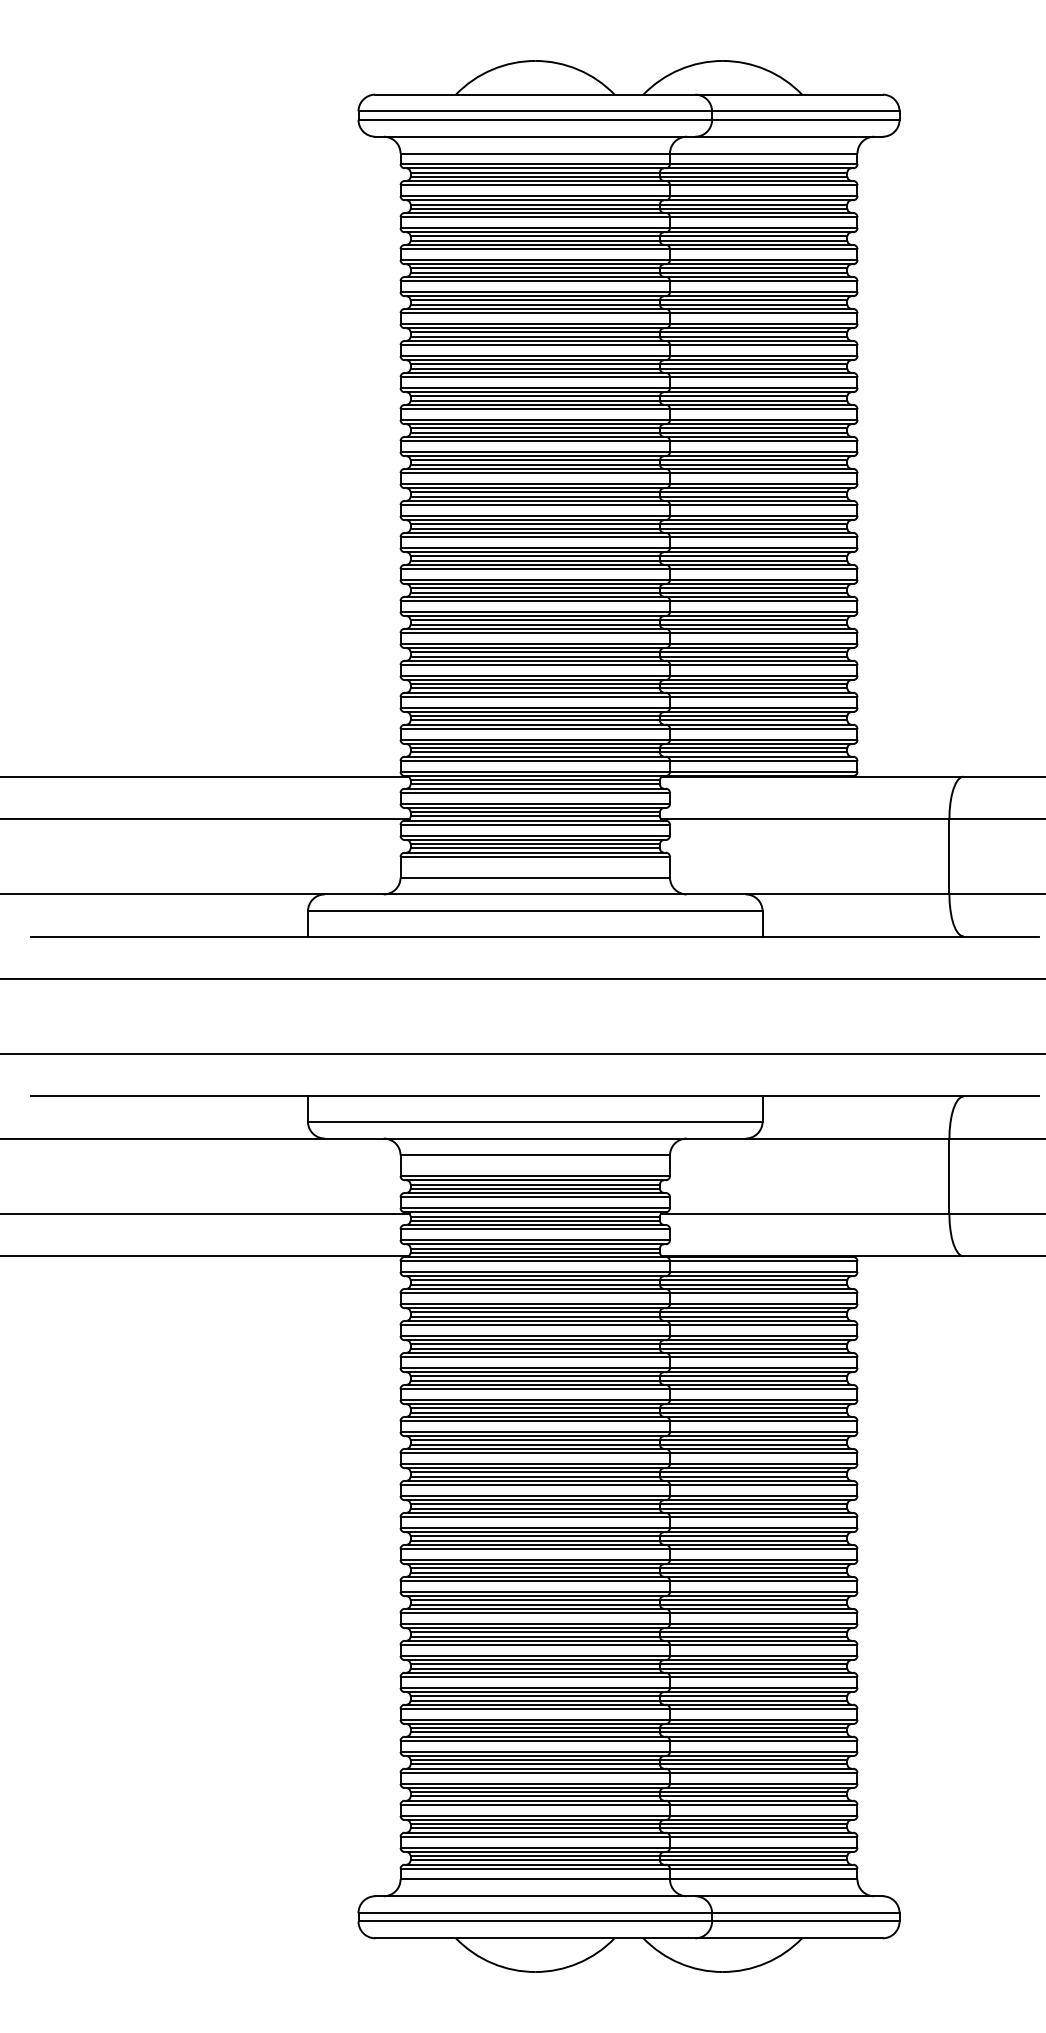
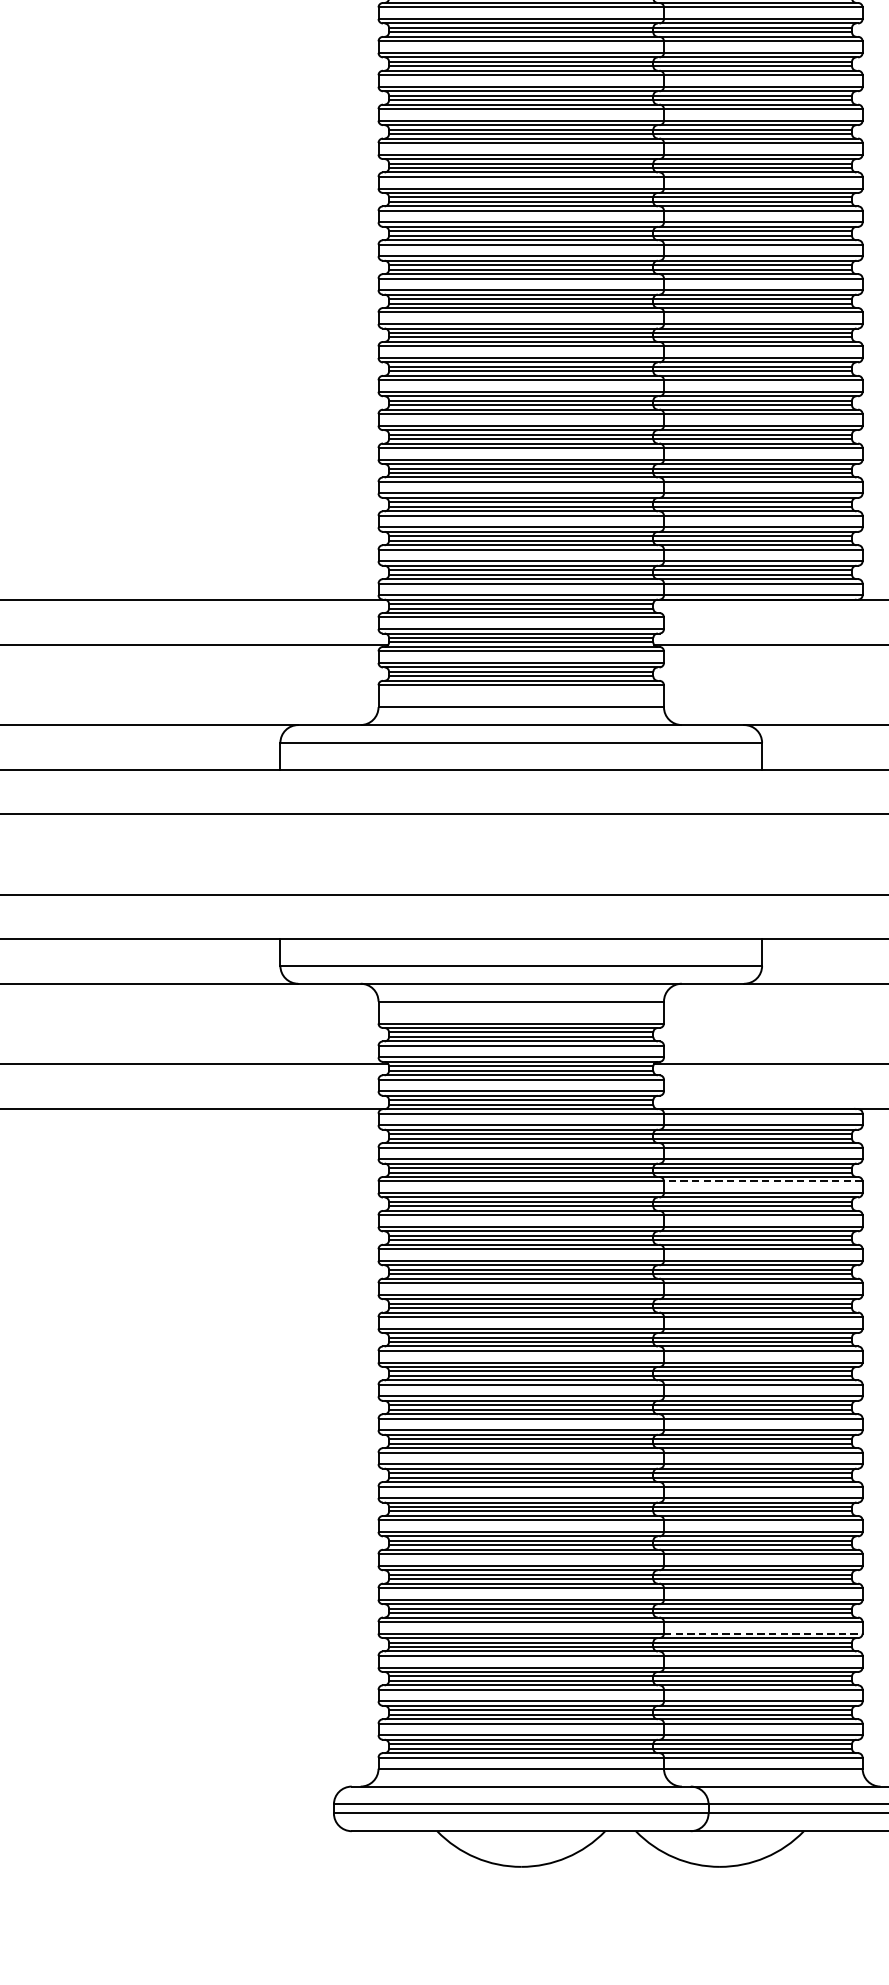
line: (763, 1325) -> (763, 1181), solid -> dashed
line: (763, 1751) -> (763, 1633), solid -> dashed

